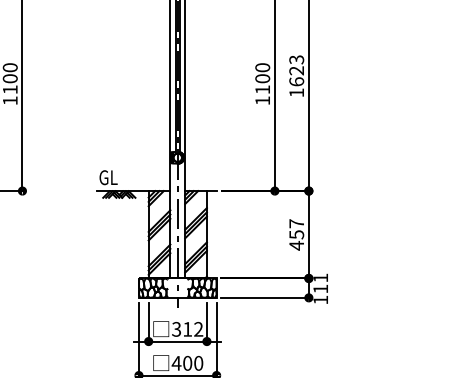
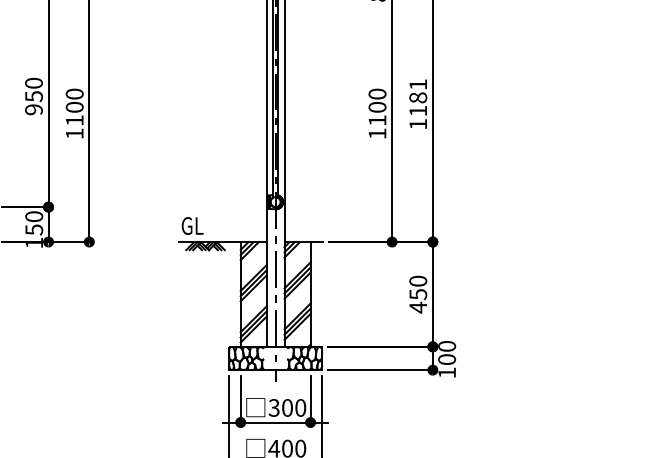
text: (296, 70) -> (418, 97), 1623 -> 1181
text: (296, 223) -> (418, 280), 457 -> 450
text: (321, 283) -> (447, 352), 111 -> 100
text: (193, 329) -> (294, 407), 312 -> 300

